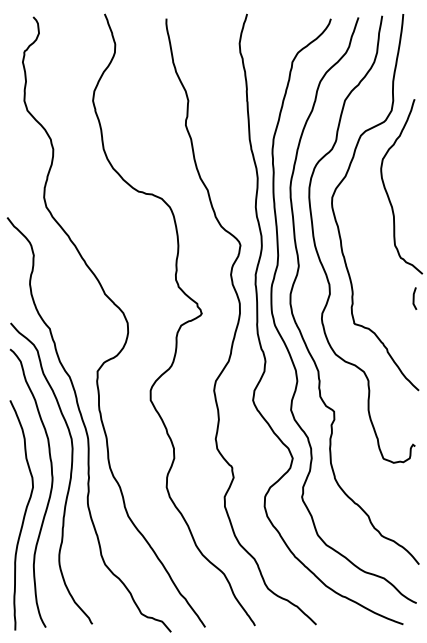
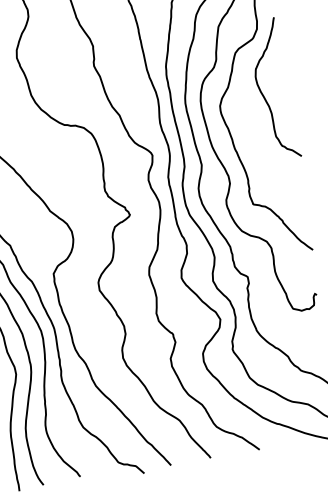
line: (414, 298) -> (298, 176), removed

